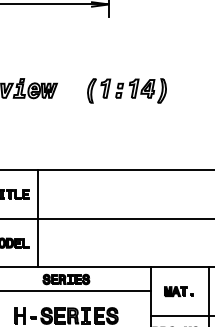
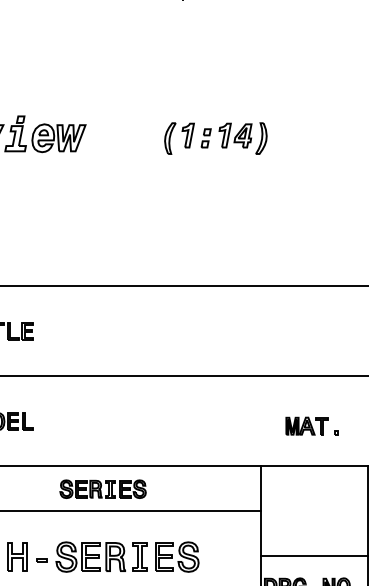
part: (126, 90) -> (214, 137), size x0.7
line: (38, 218) -> (51, 375), removed
part: (178, 291) -> (311, 425), moved

